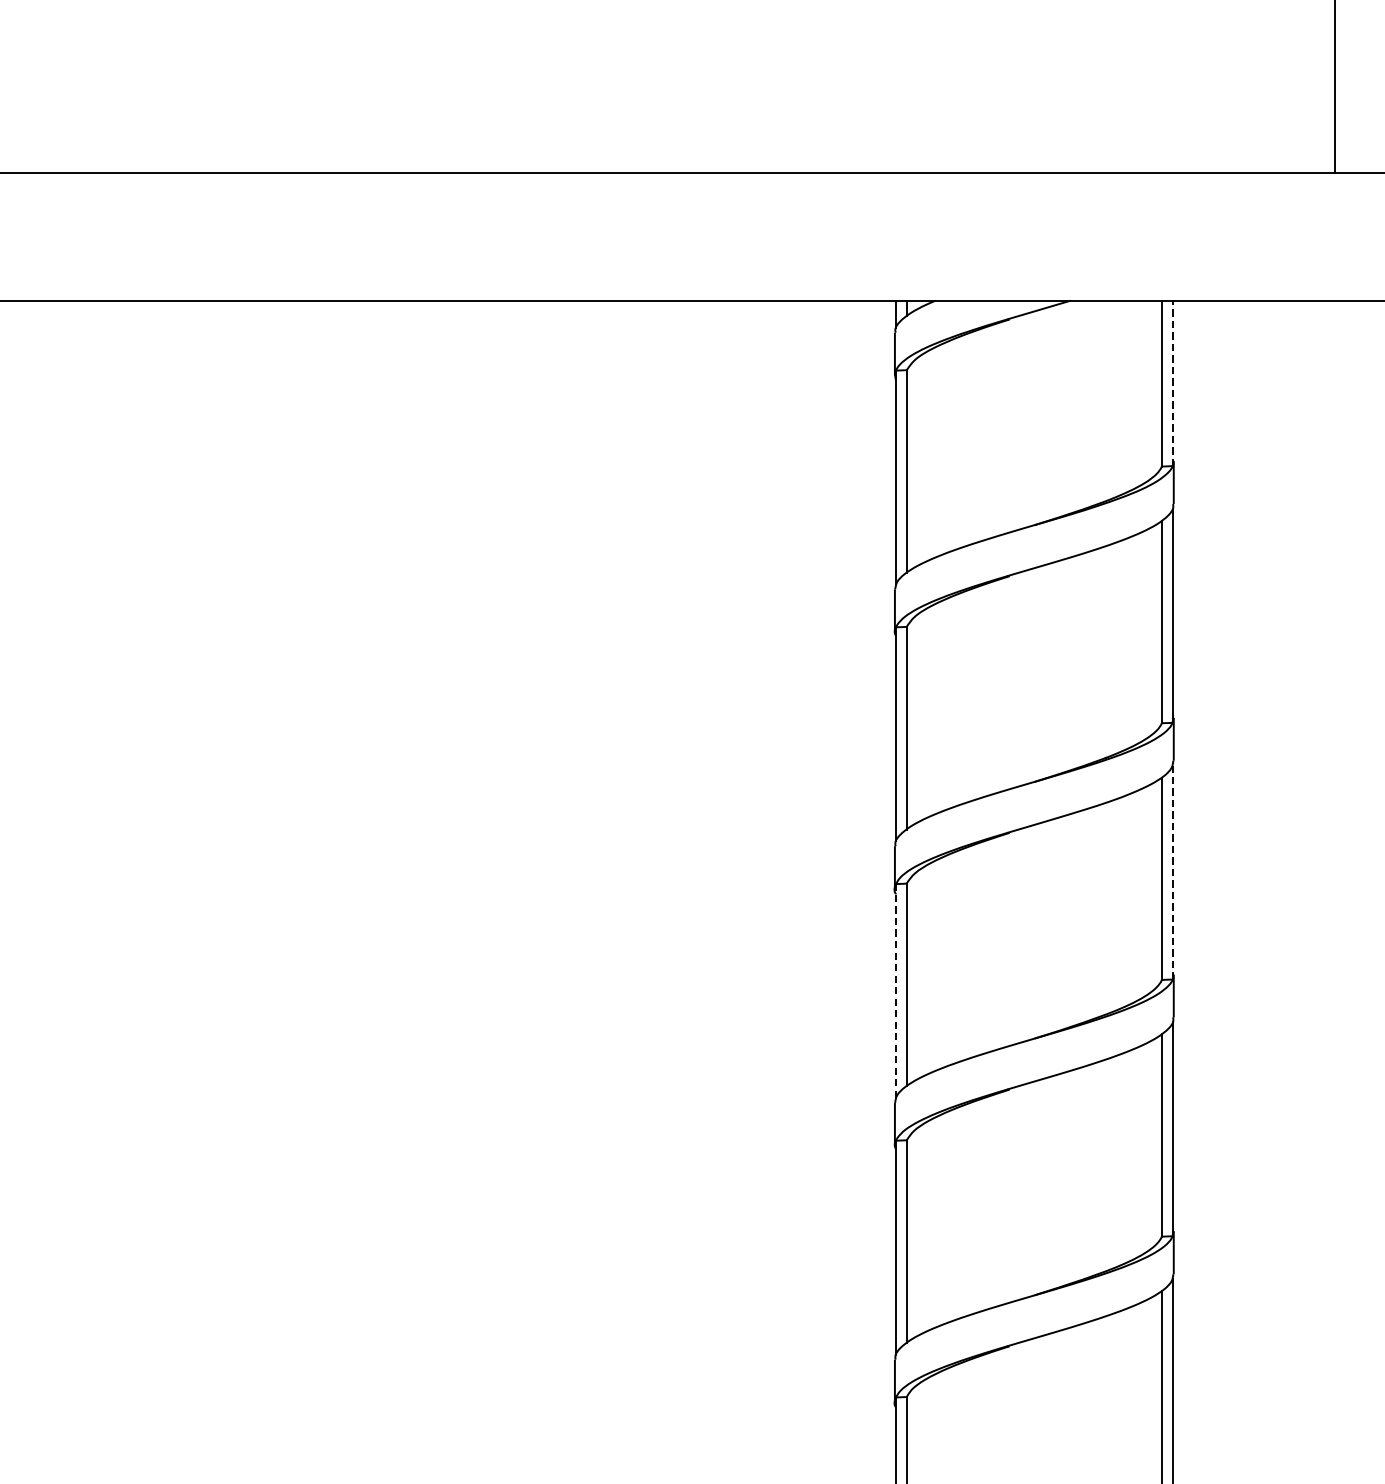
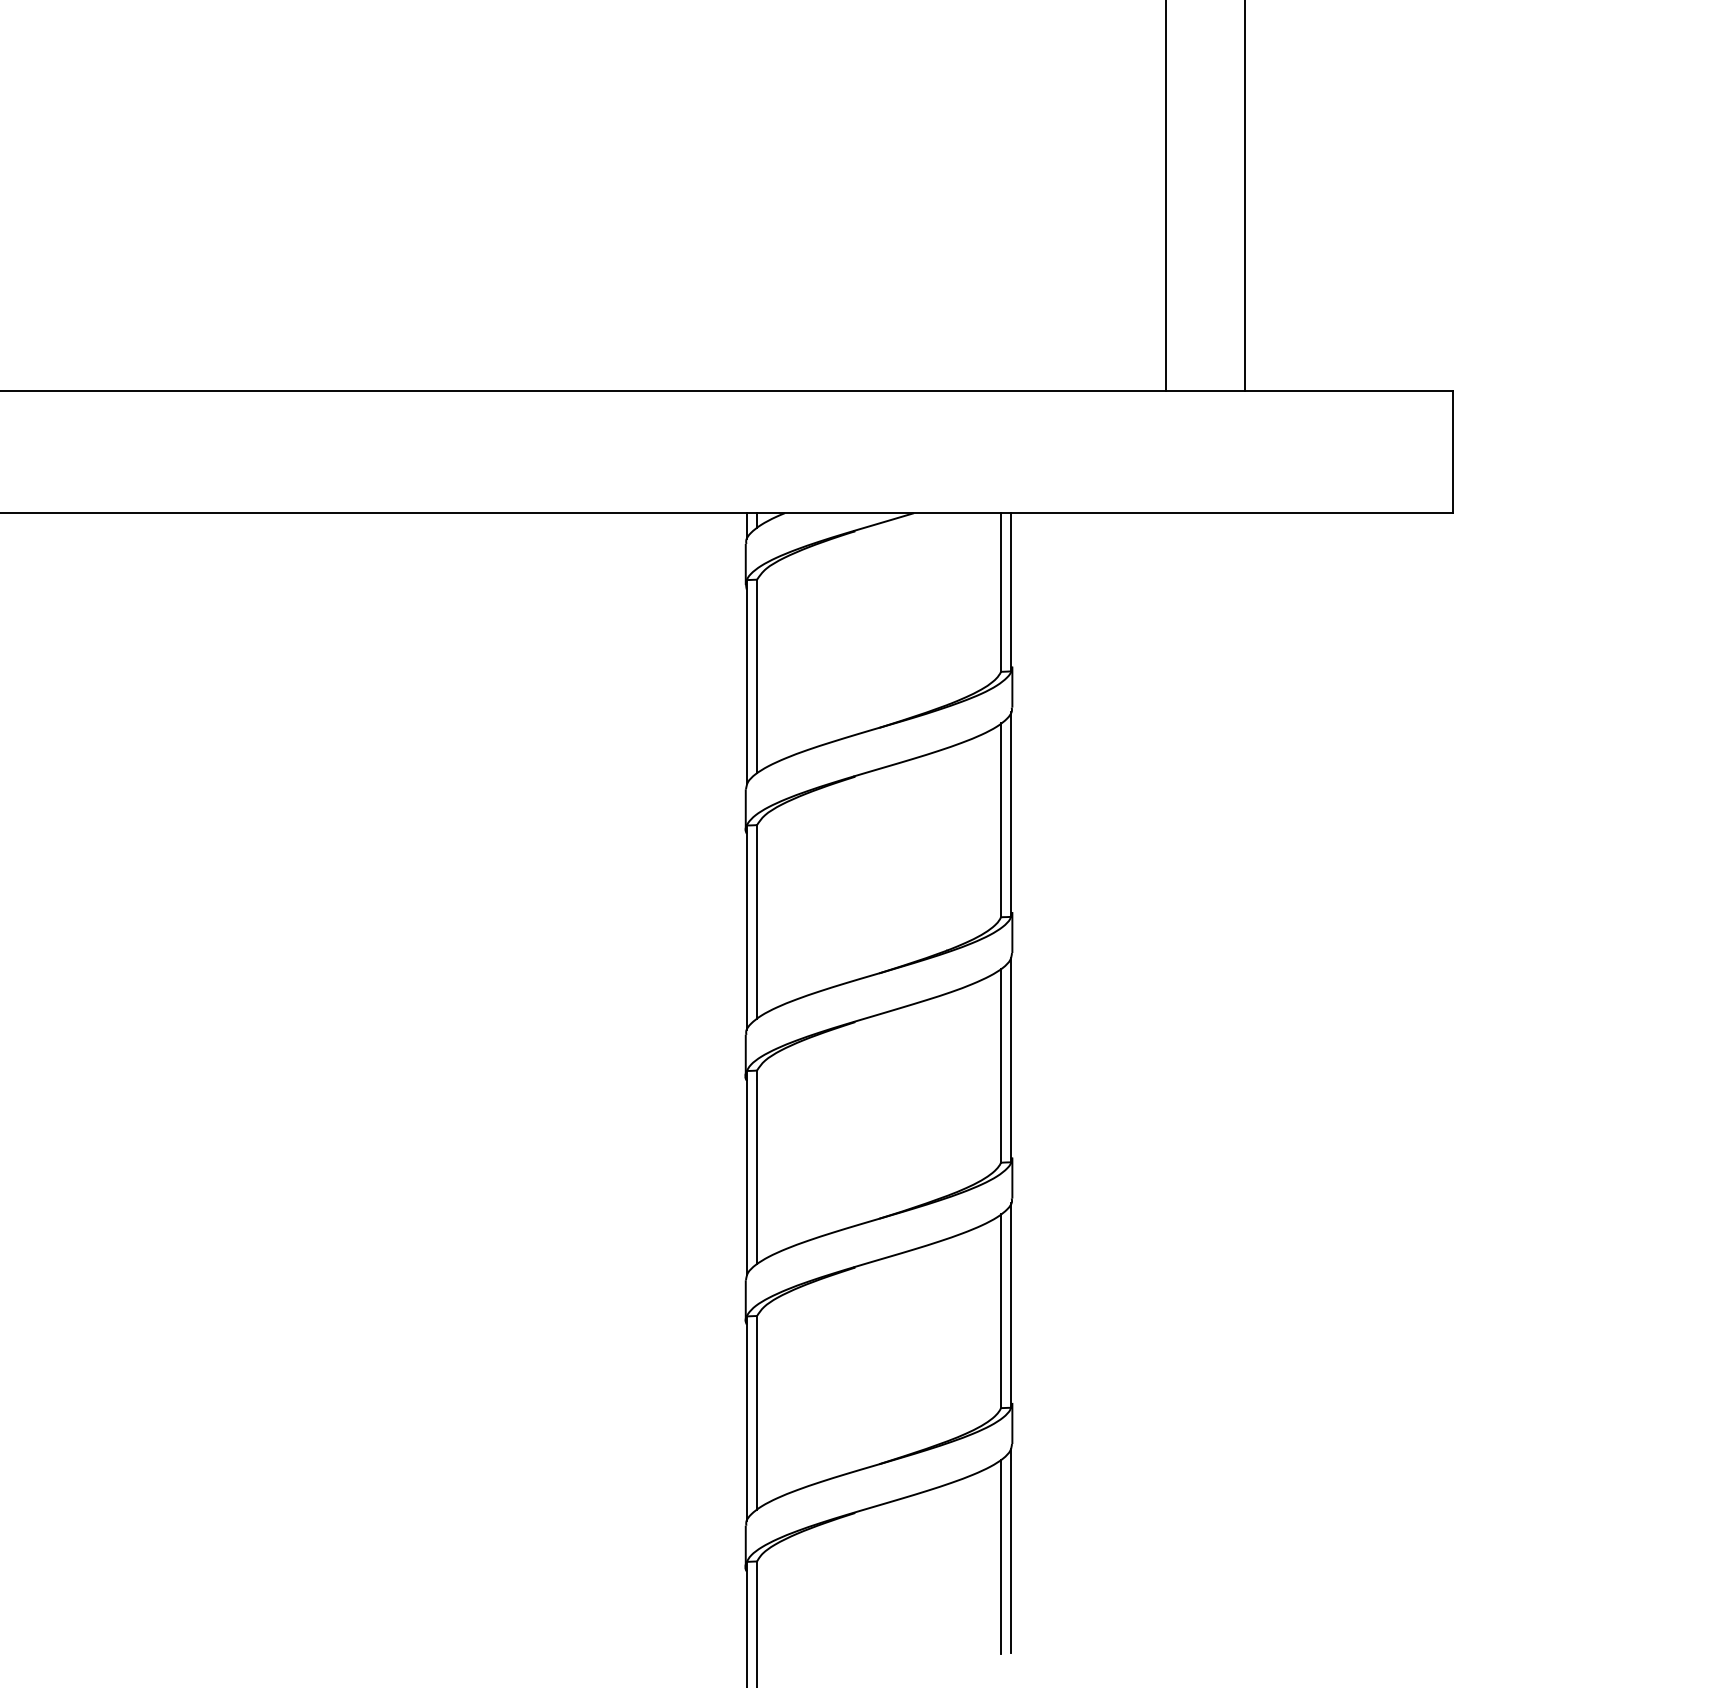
line: (1172, 382) -> (1011, 591), dashed -> solid
line: (1172, 872) -> (1011, 1059), dashed -> solid
line: (895, 990) -> (746, 1172), dashed -> solid

